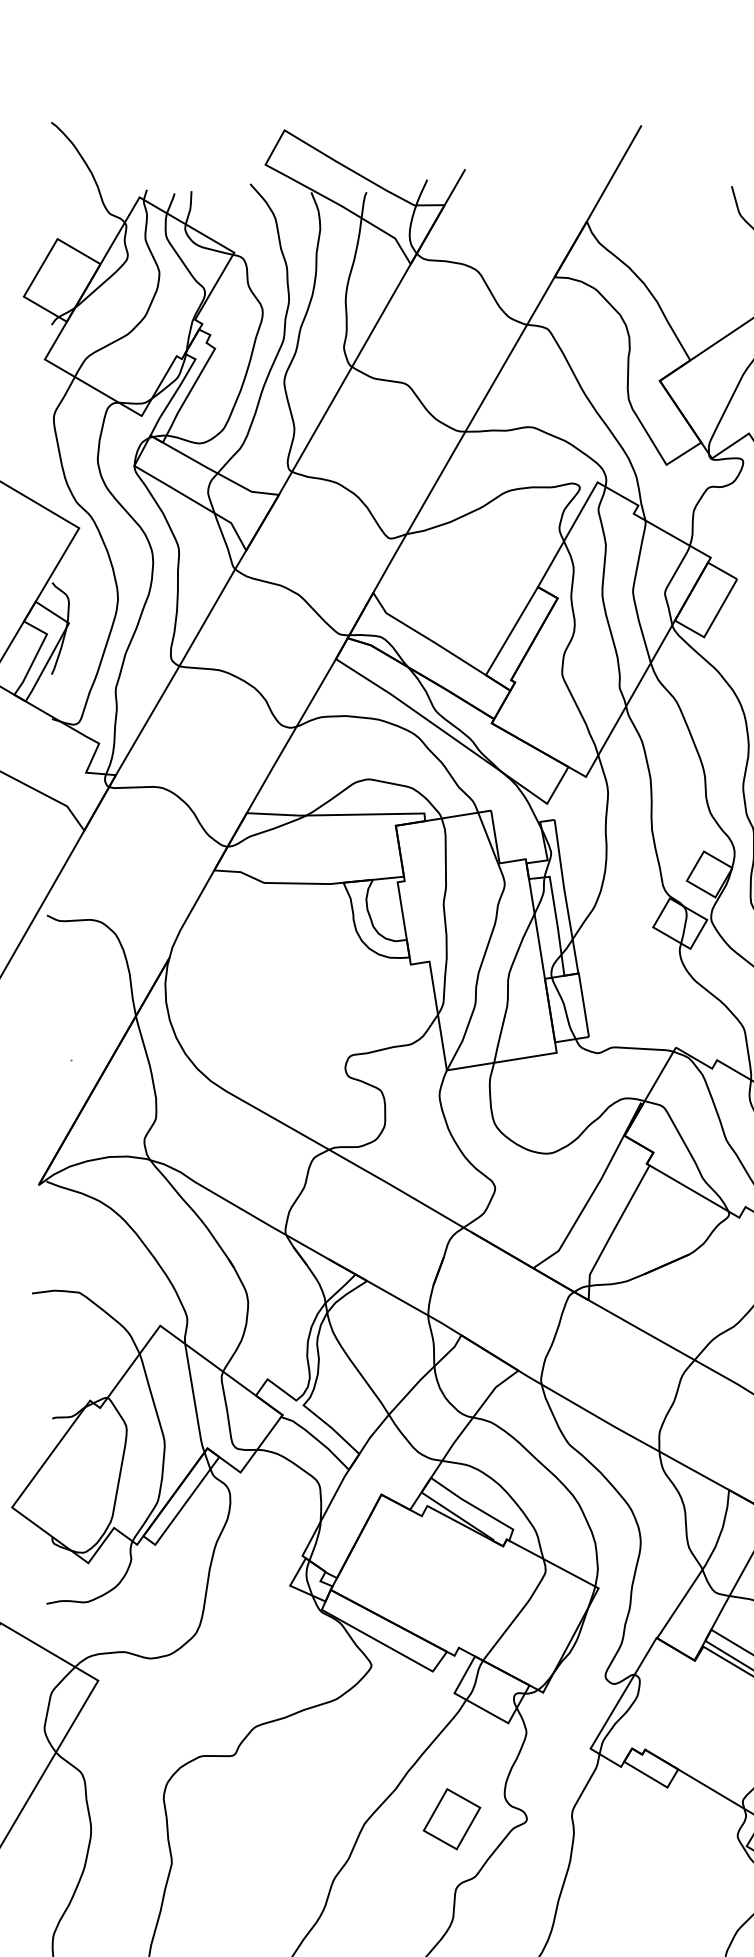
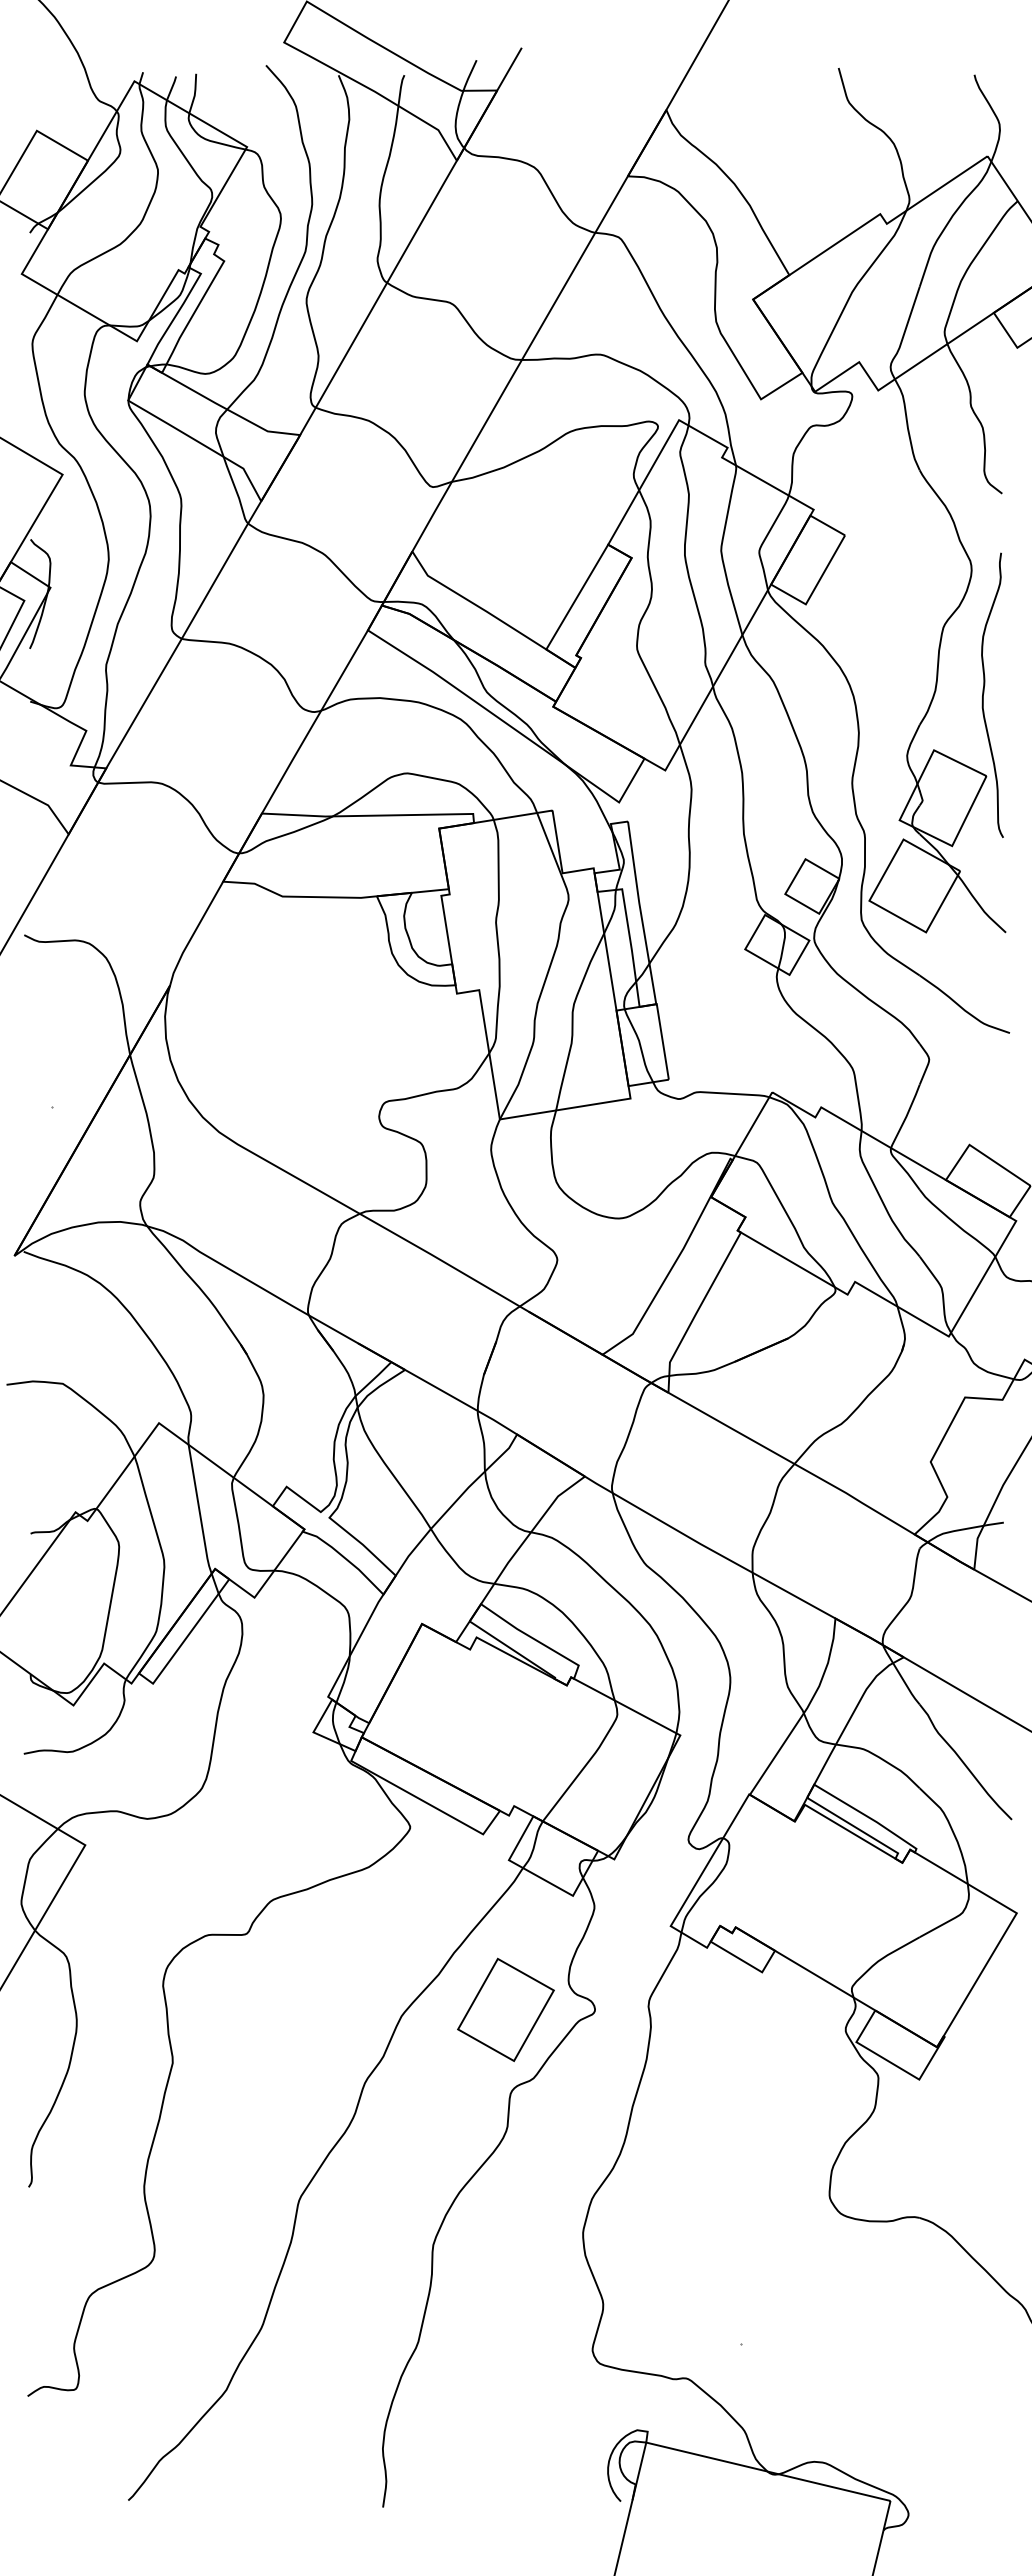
part: (451, 1818) -> (505, 2009), size x1.43

